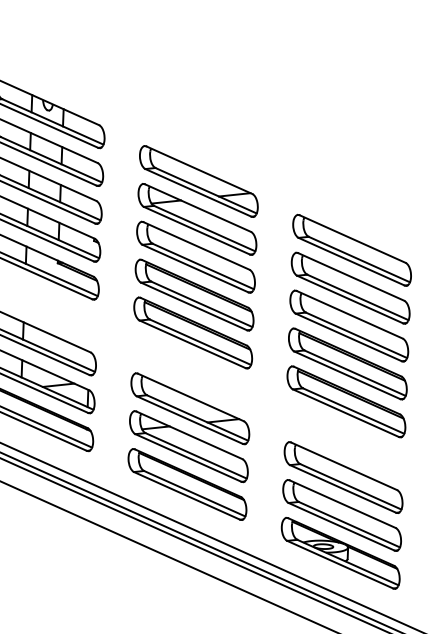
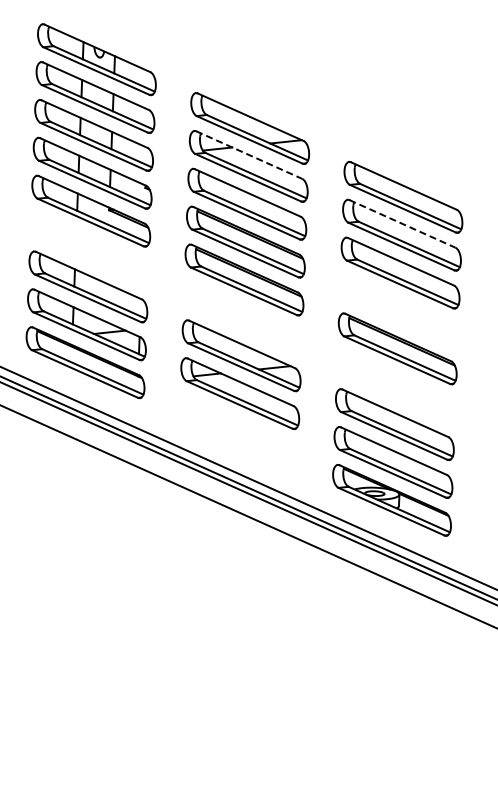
line: (198, 208) -> (249, 155), solid -> dashed
line: (351, 277) -> (402, 224), solid -> dashed
part: (347, 363) -> (398, 310), removed
part: (187, 484) -> (238, 431), removed

